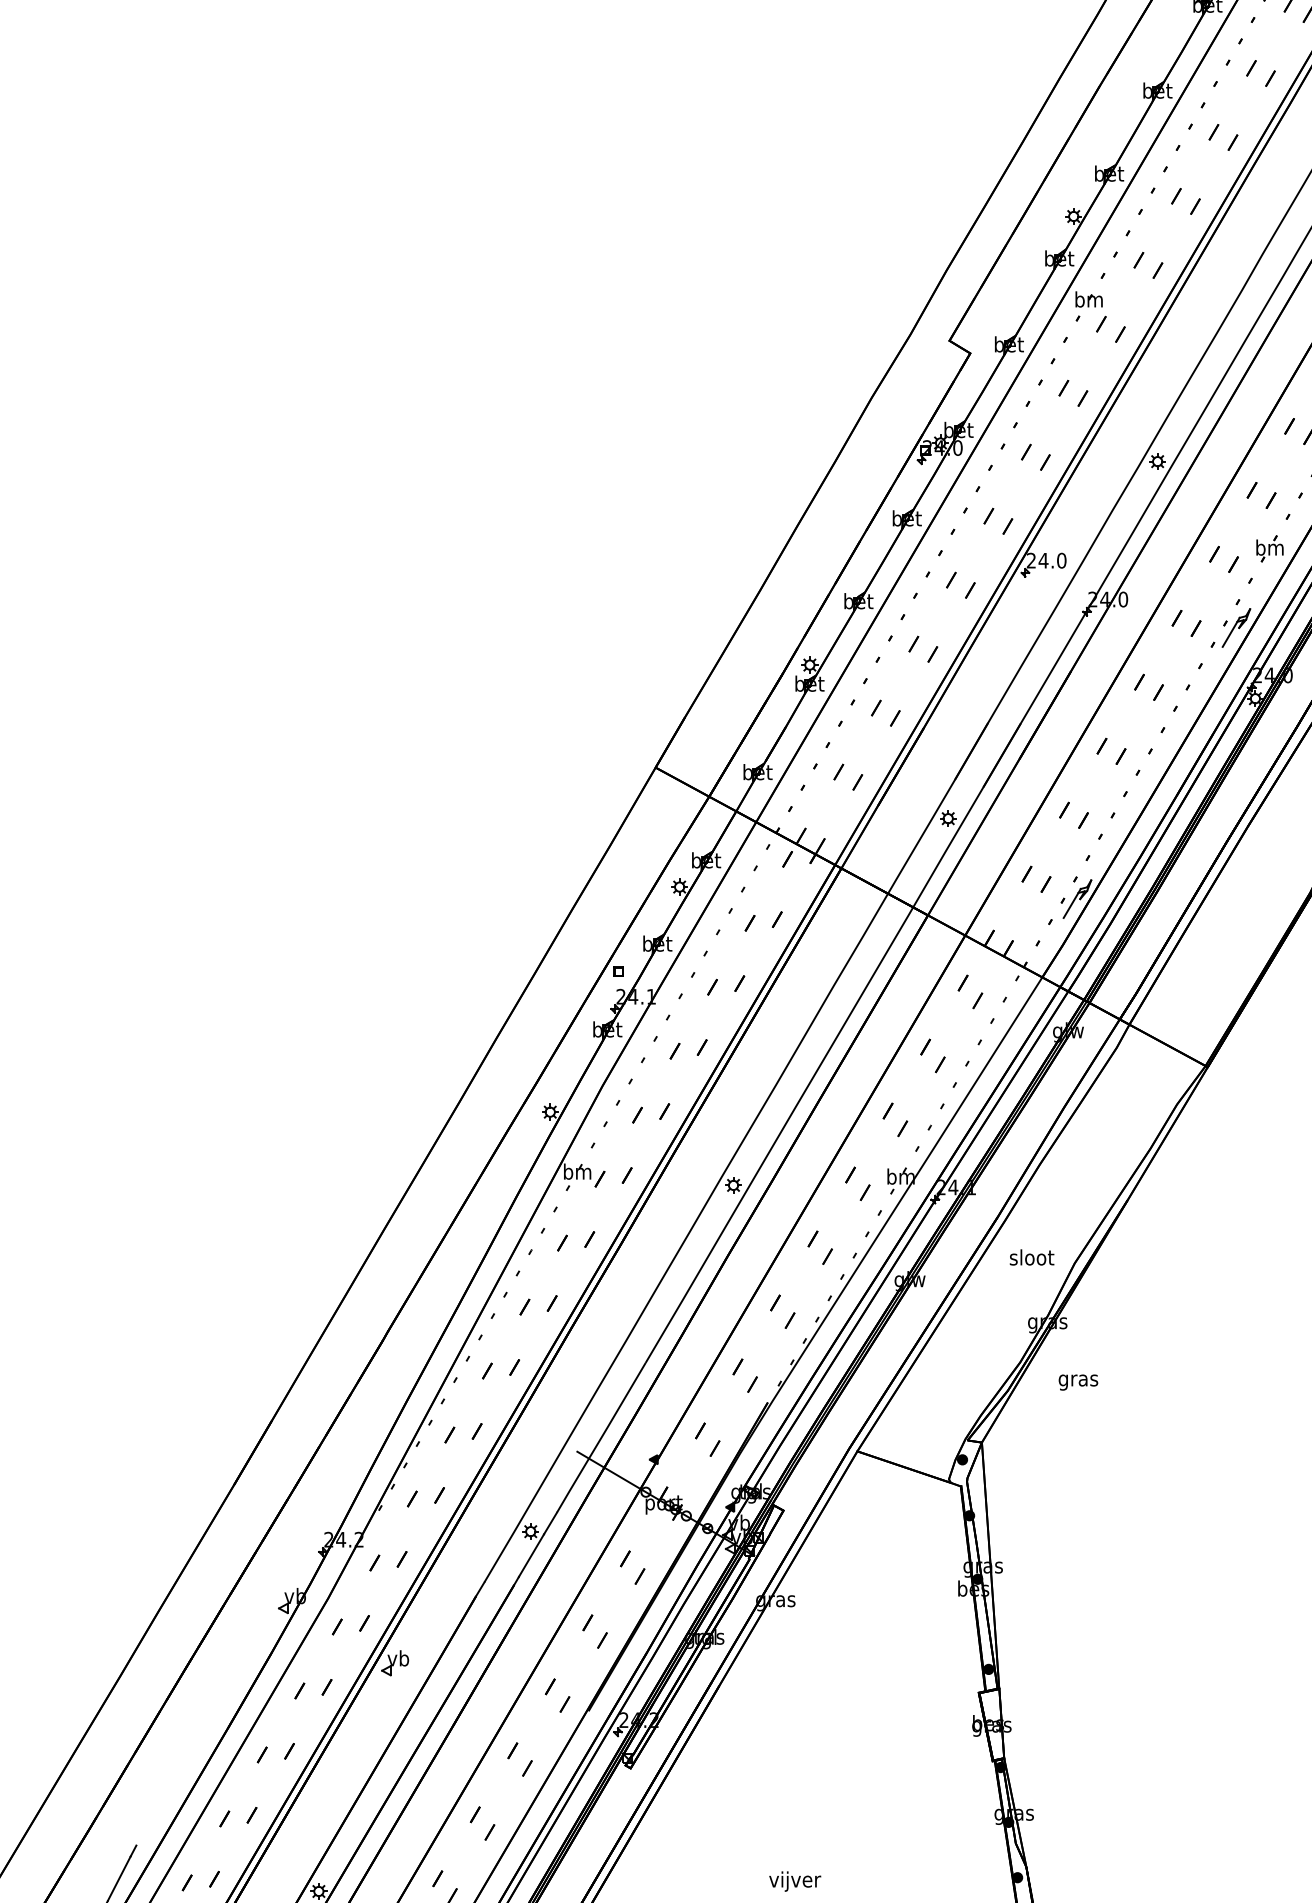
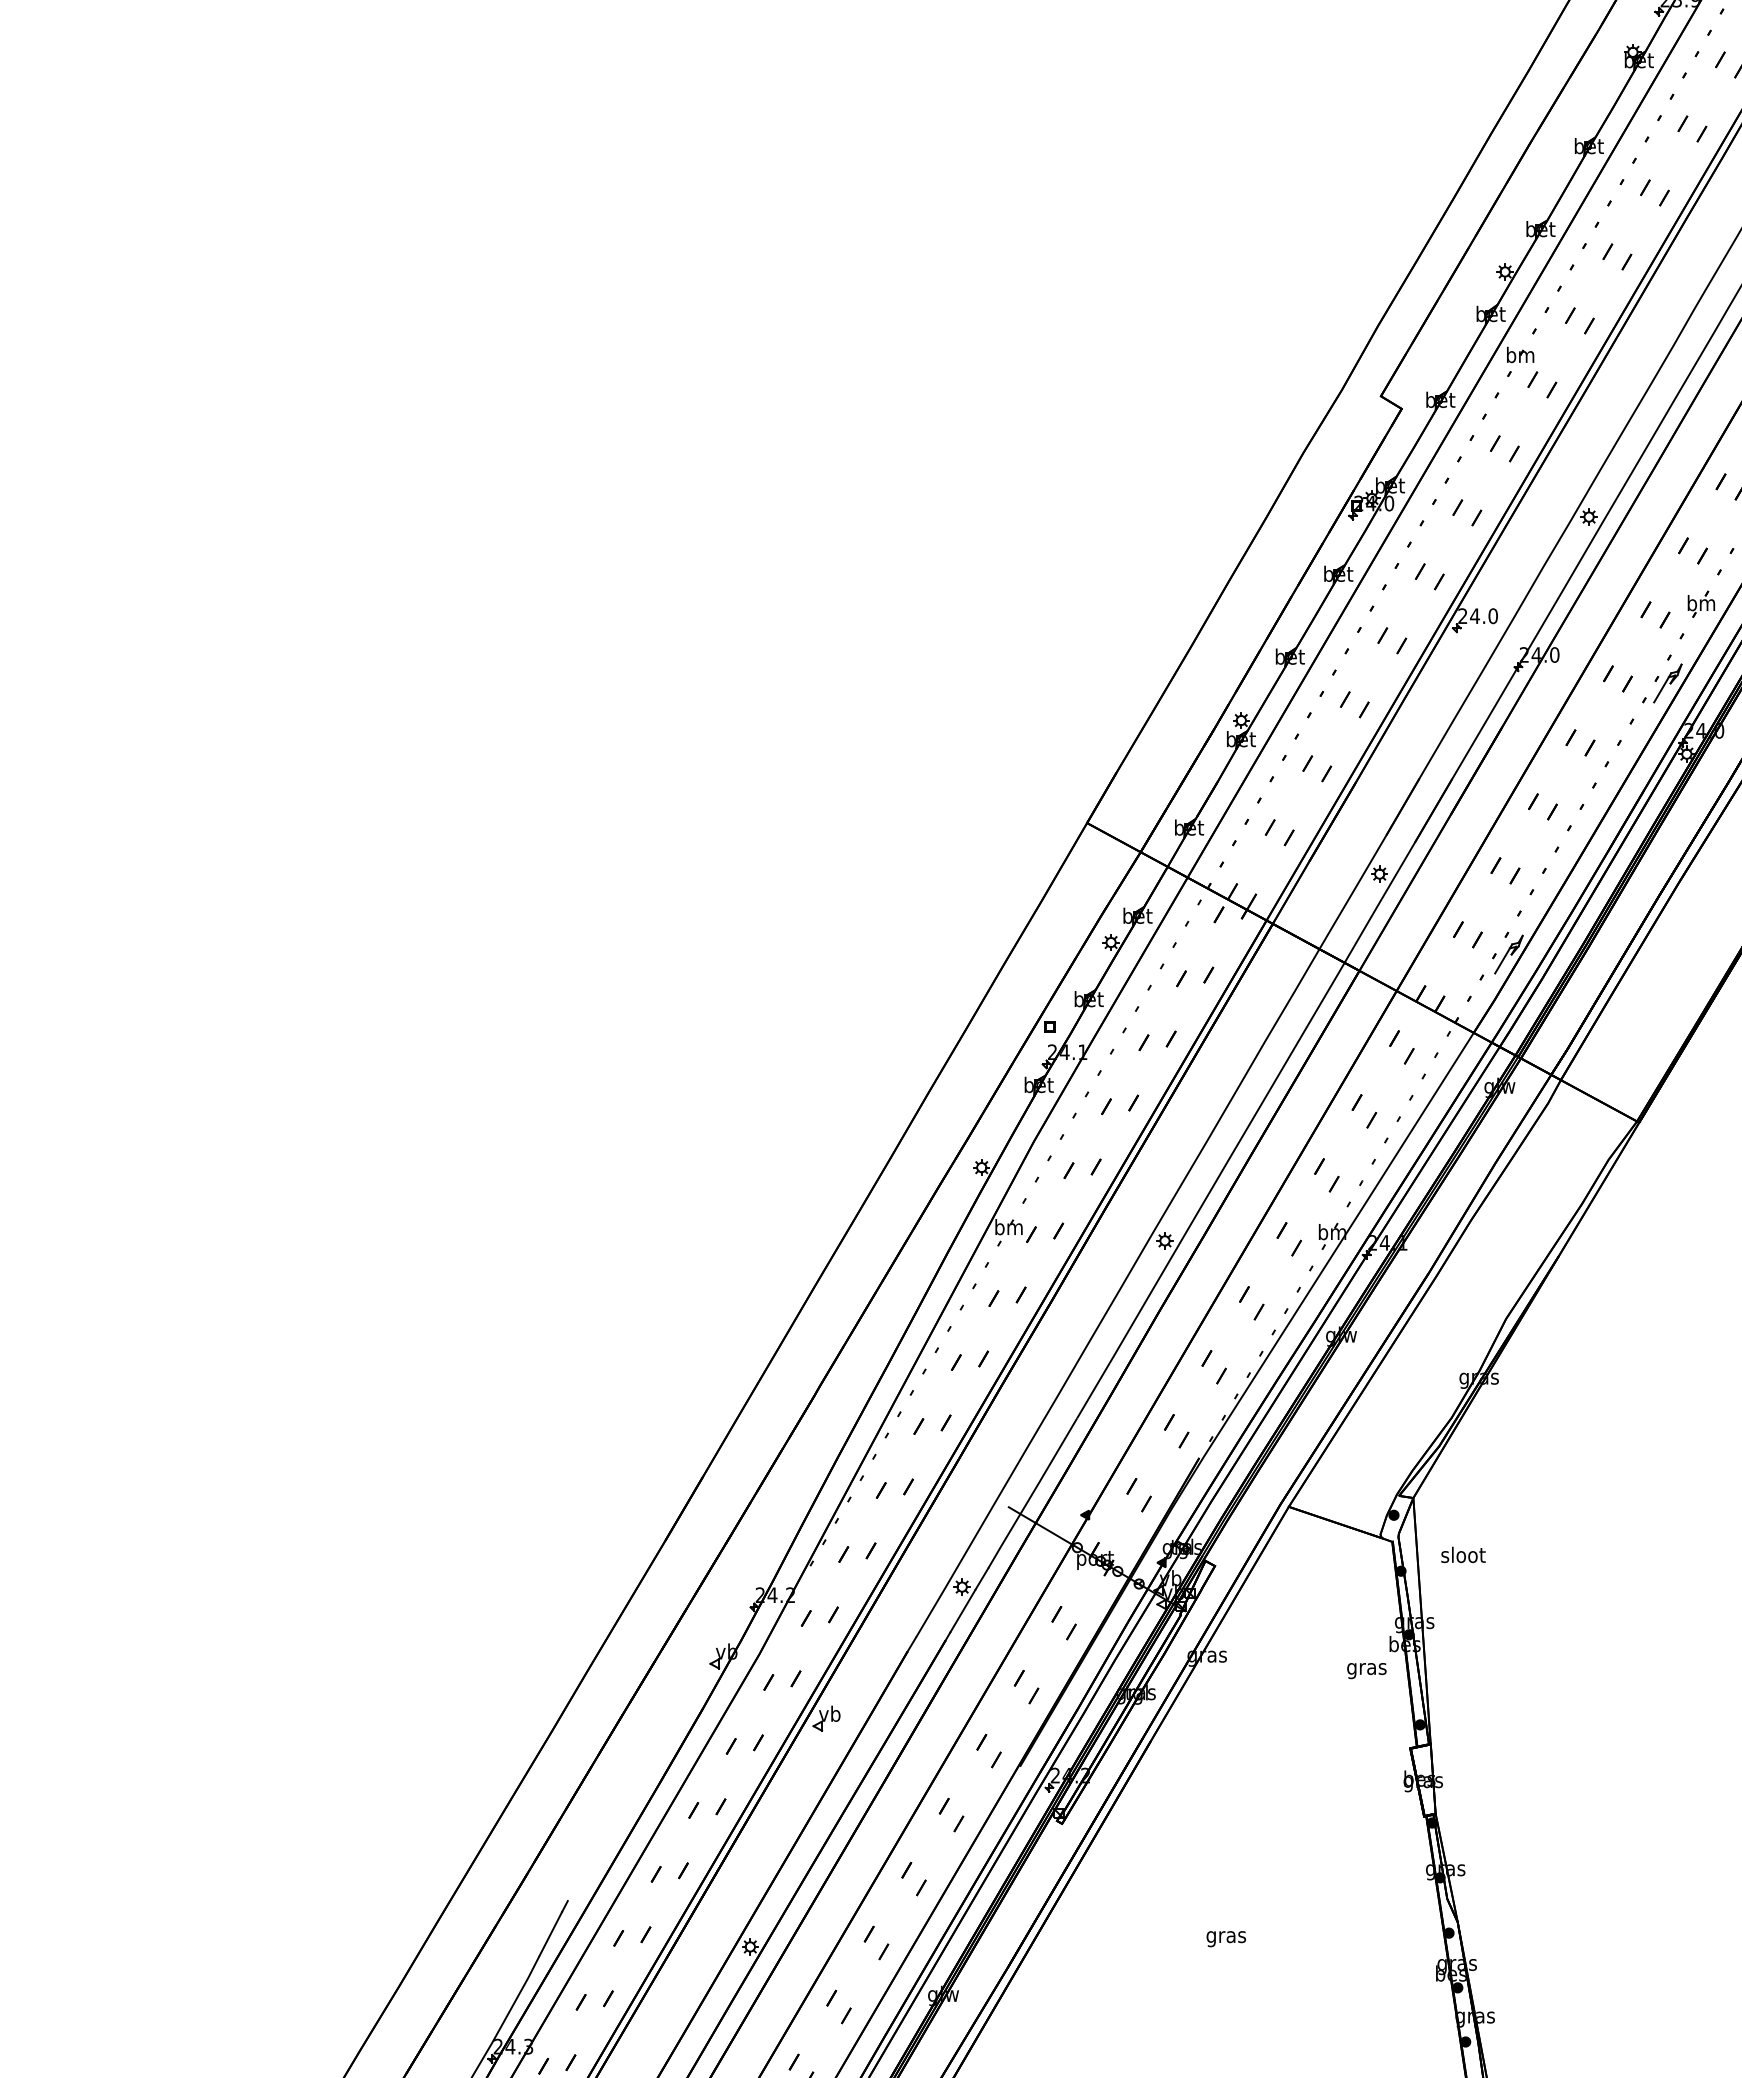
text: (1032, 1257) -> (1463, 1554), moved
text: (1078, 1383) -> (1366, 1671), moved
text: (795, 1881) -> (1226, 1936), vijver -> gras

